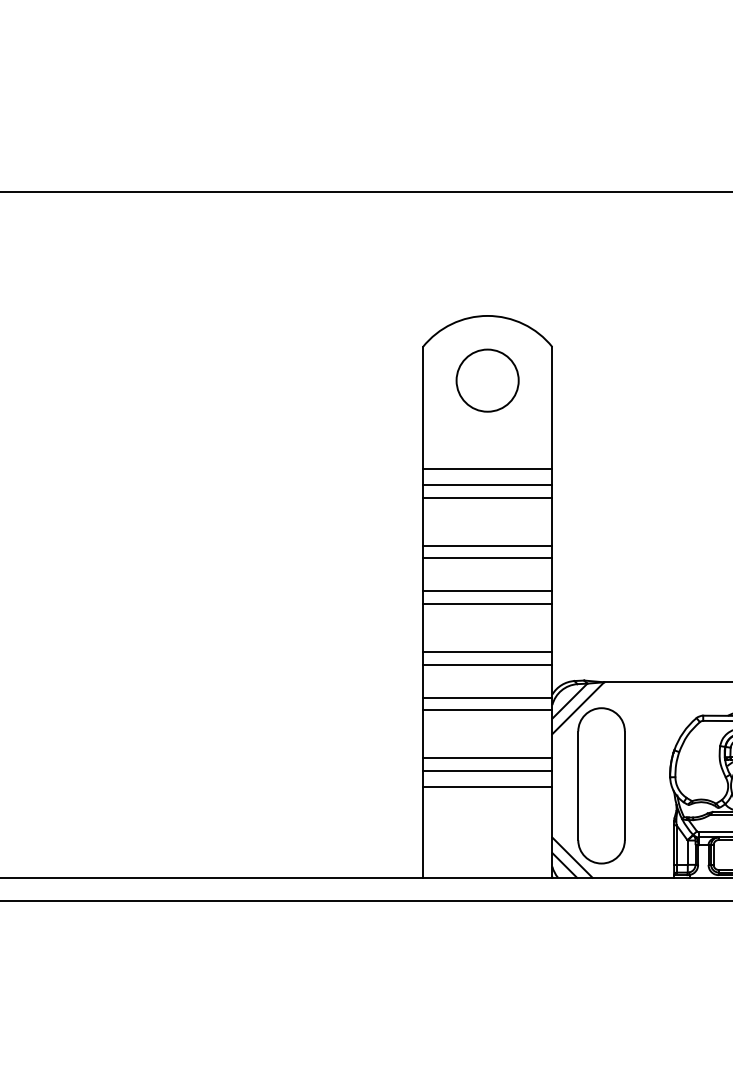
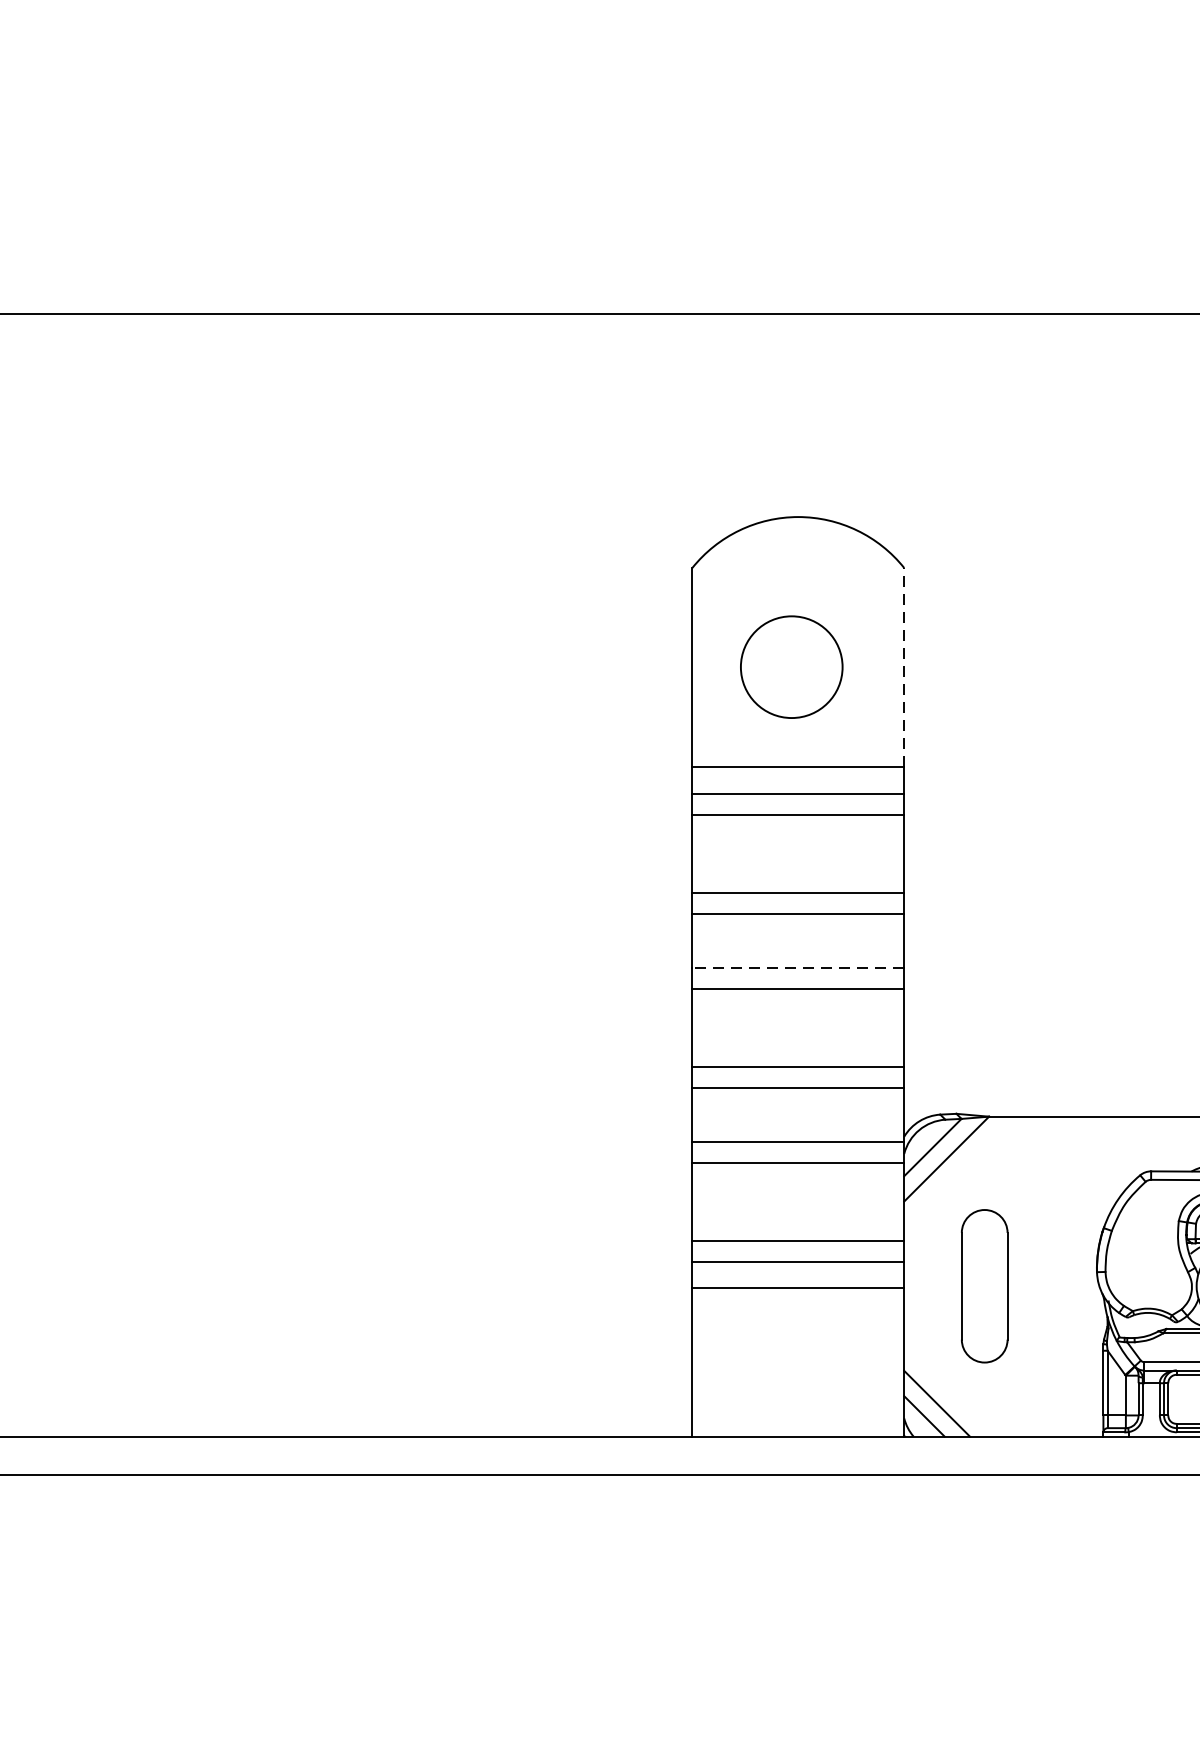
circle: (487, 380) -> (791, 666), moved
line: (552, 407) -> (904, 666), solid -> dashed
line: (487, 591) -> (798, 968), solid -> dashed
part: (601, 785) -> (984, 1285), size x0.6

